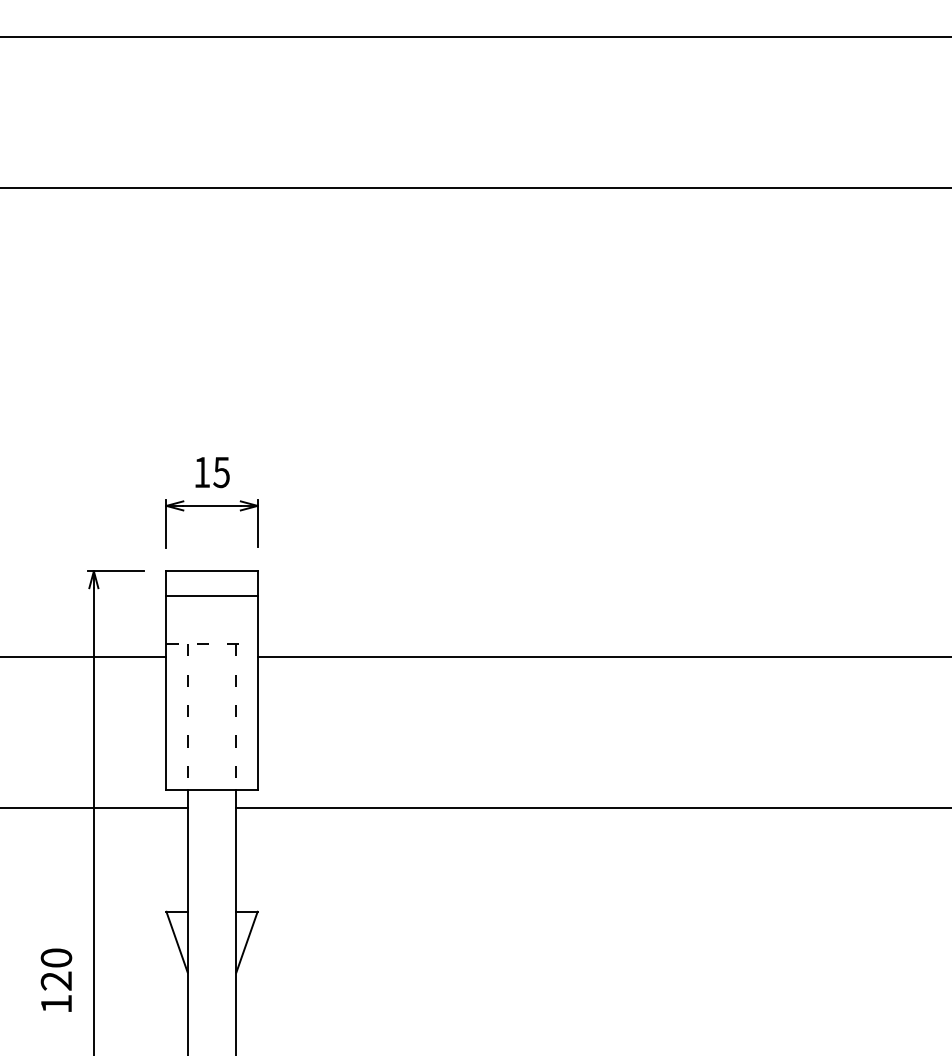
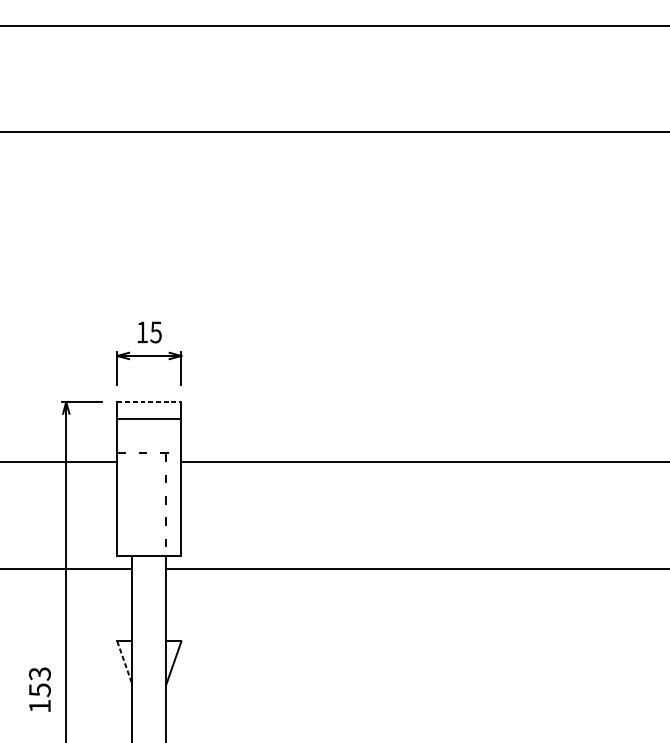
line: (212, 571) -> (149, 402), solid -> dashed
line: (187, 710) -> (132, 499), removed
line: (177, 942) -> (125, 663), solid -> dashed
text: (56, 969) -> (39, 682), 120 -> 153

